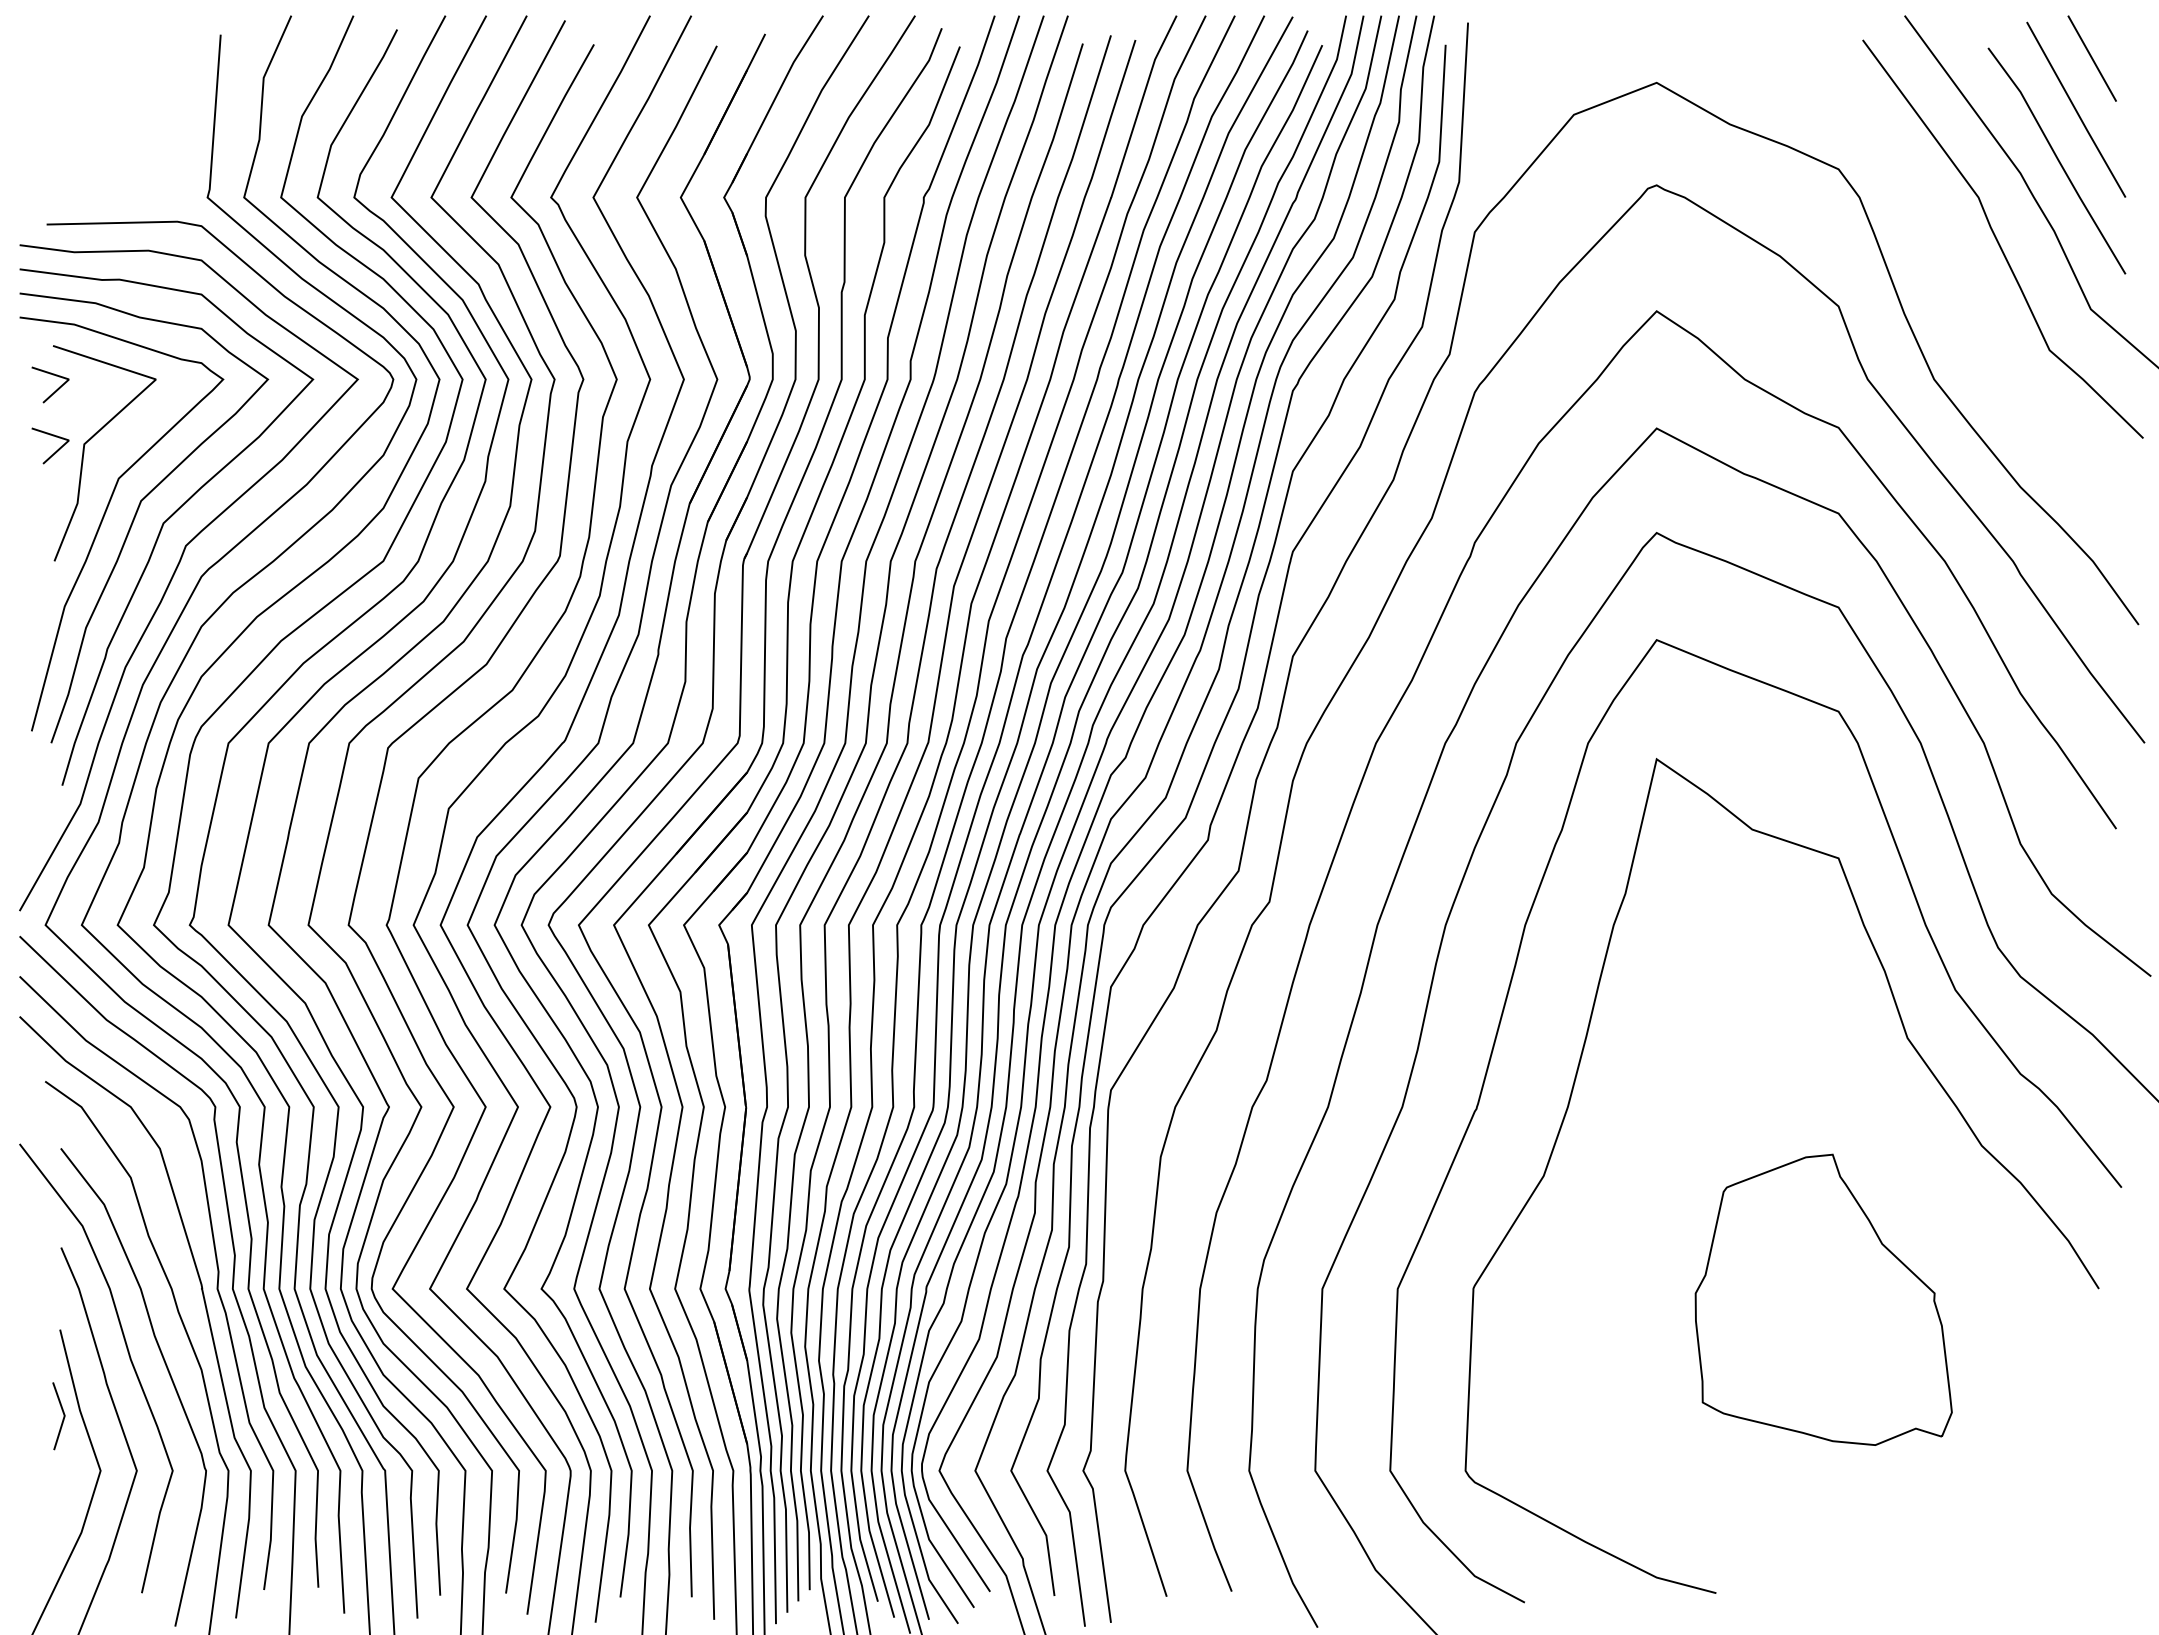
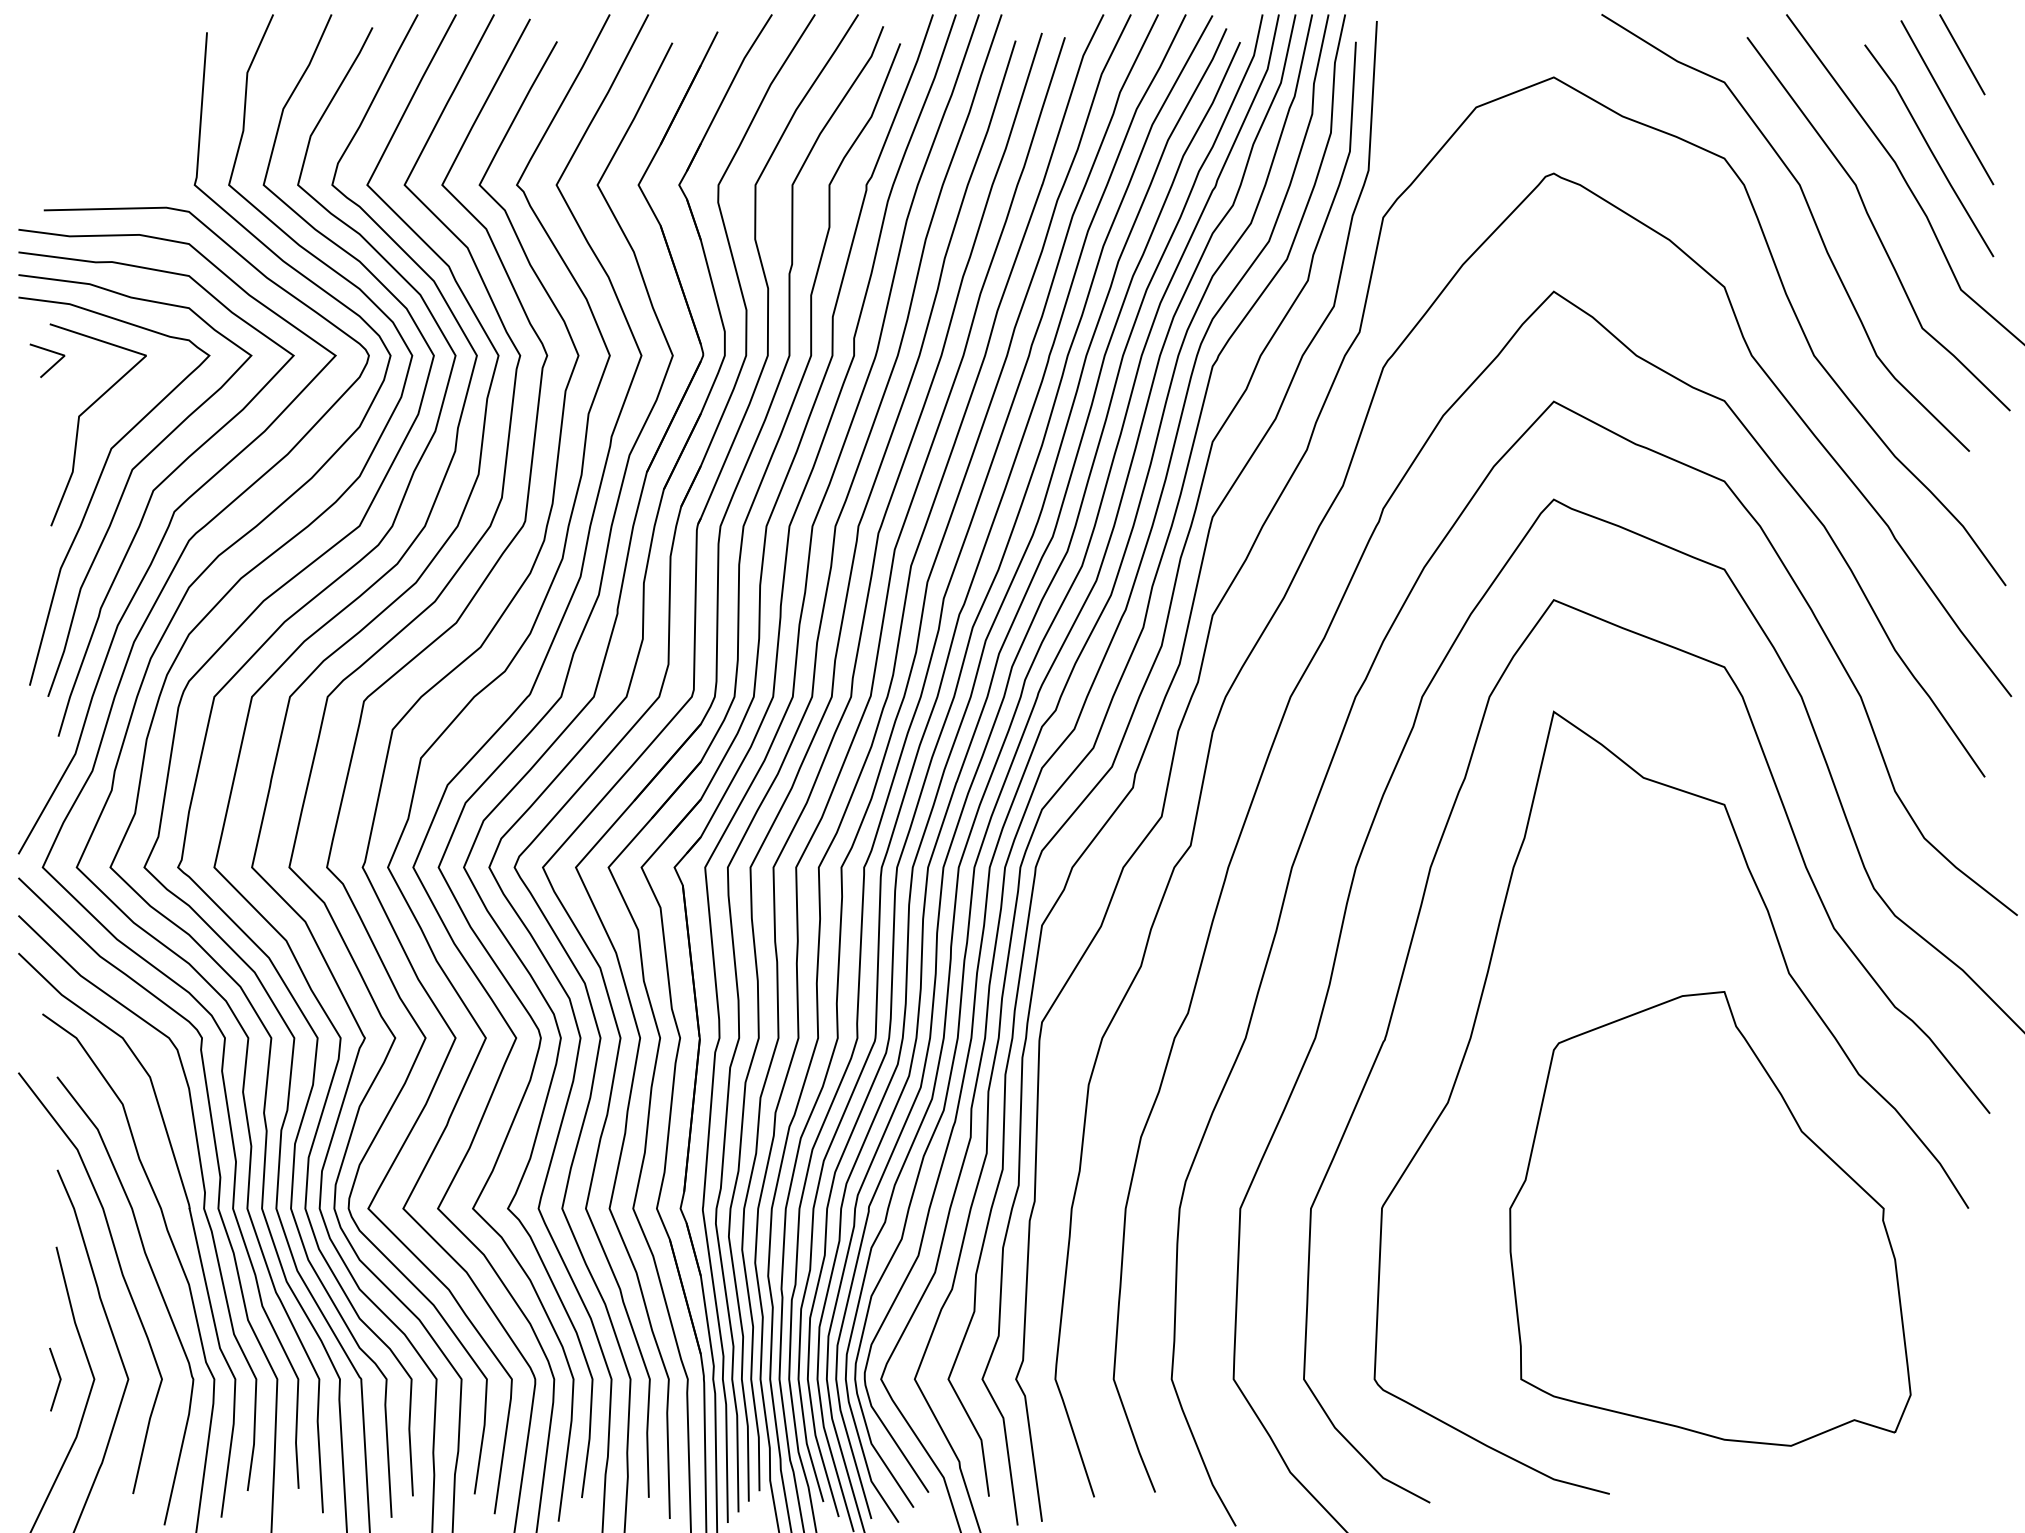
curve: (1933, 236) -> (1813, 221), added
line: (56, 450) -> (53, 422), removed
part: (1823, 1299) -> (1710, 1218), size x1.67
line: (63, 1416) -> (59, 1379), moved

